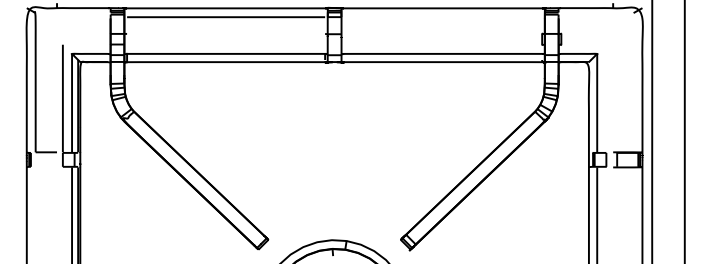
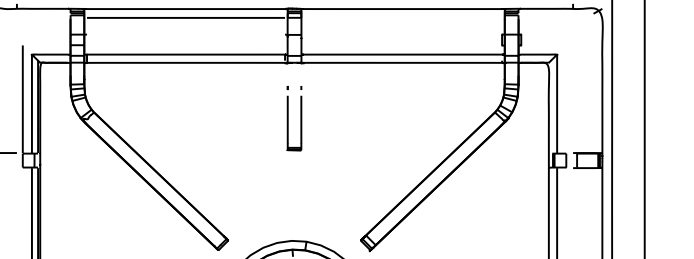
part: (334, 117) -> (294, 118), added

